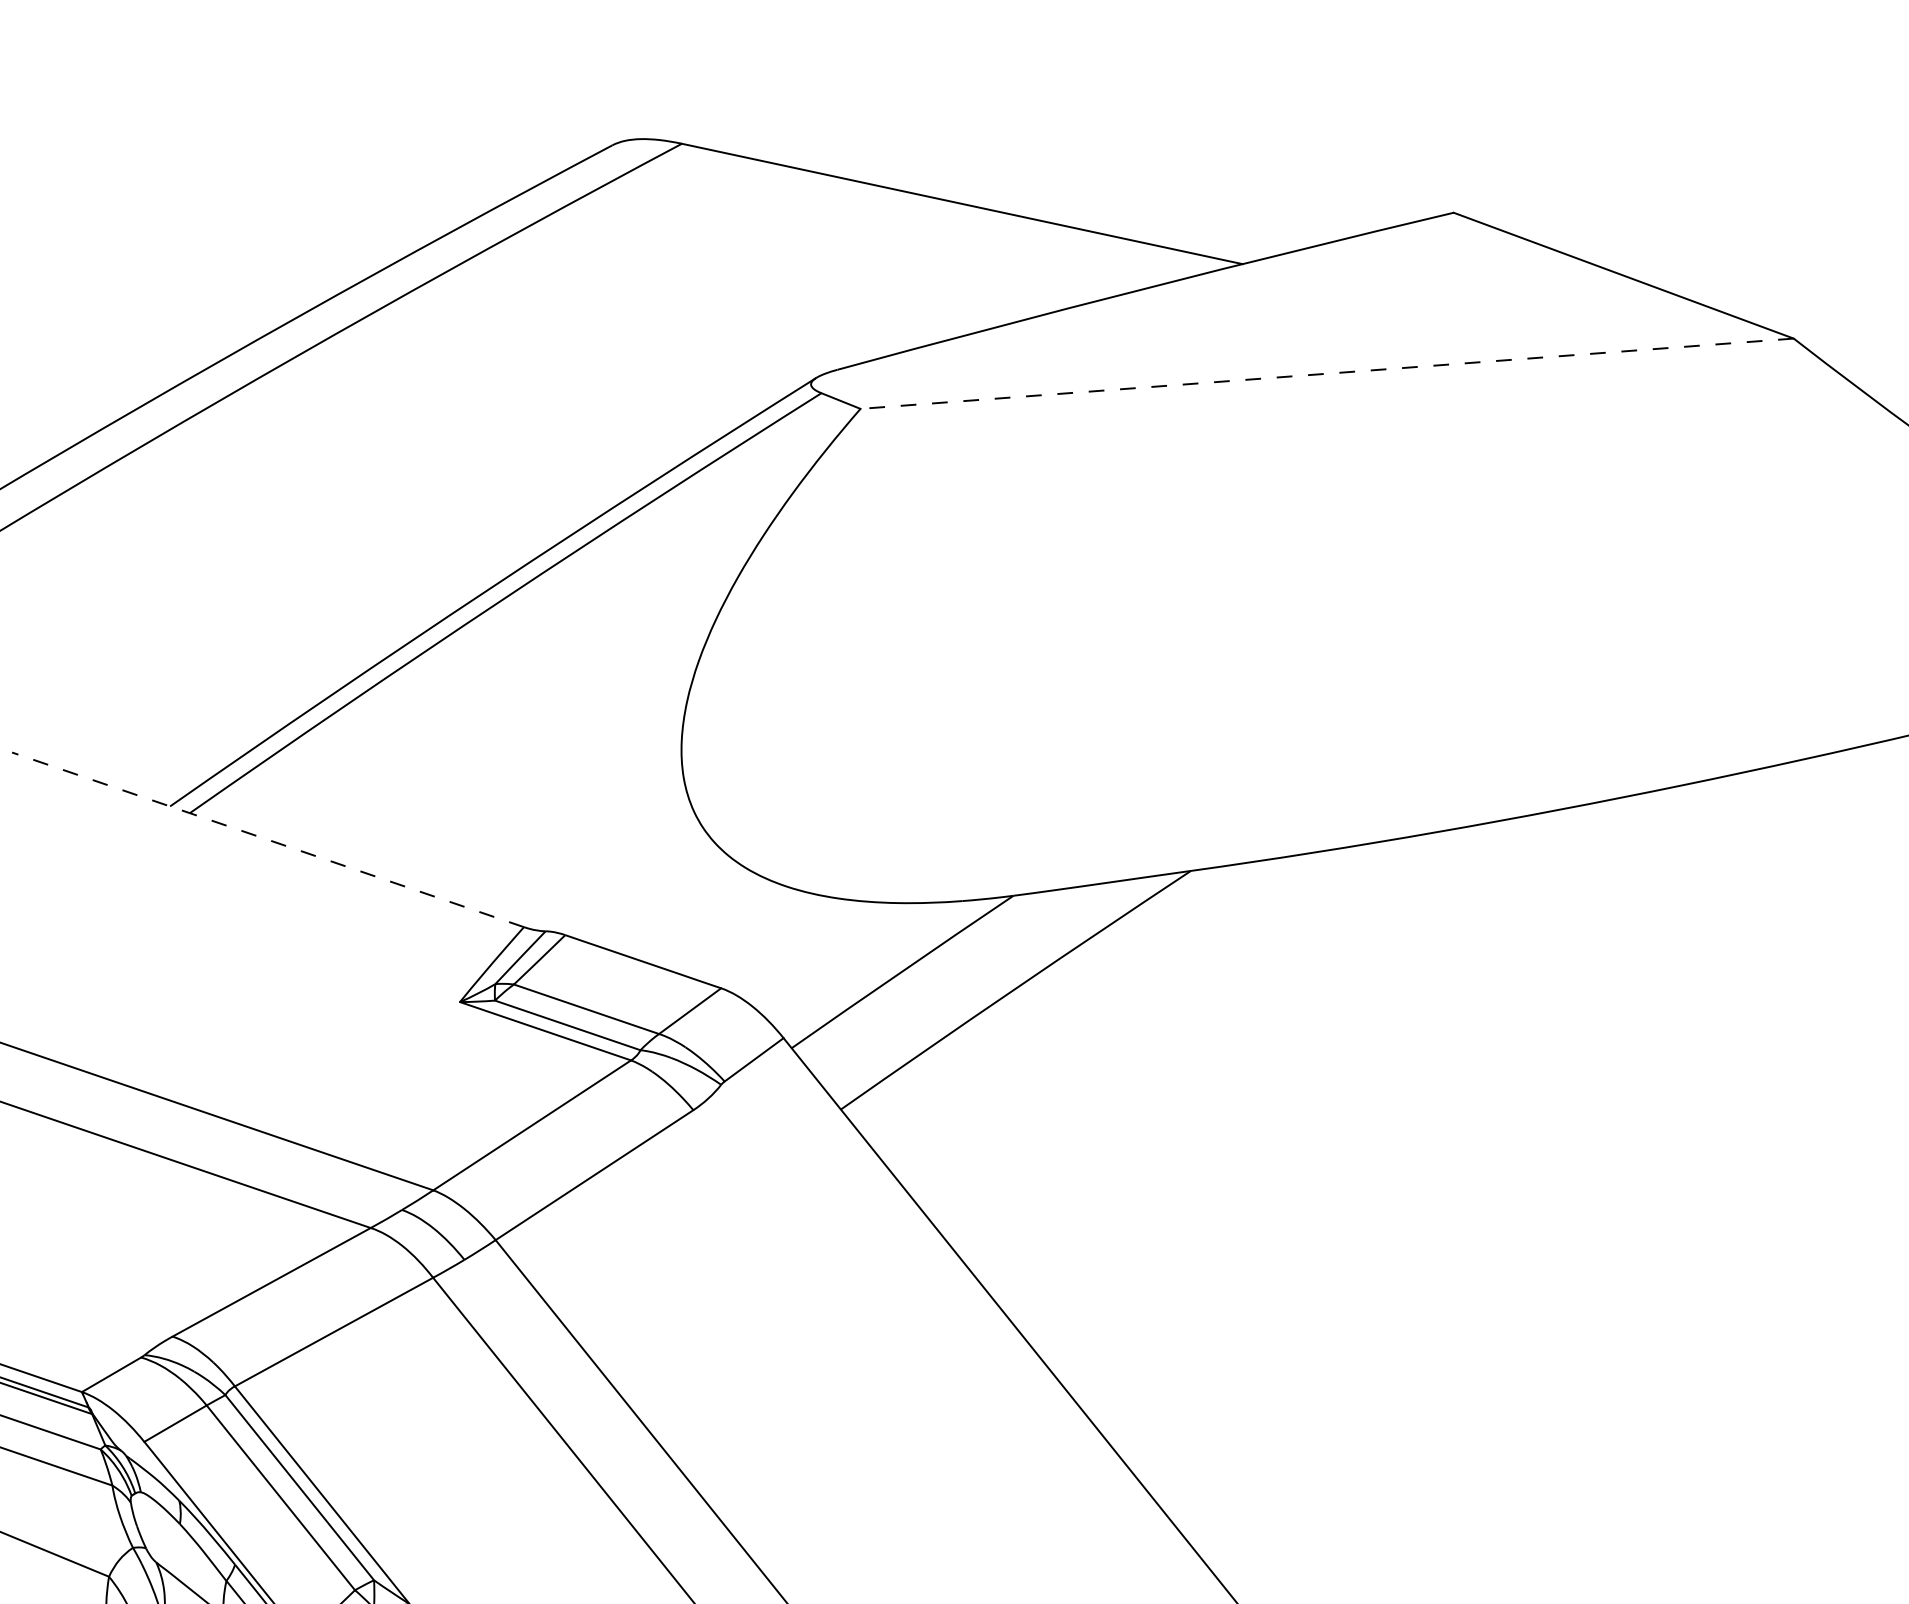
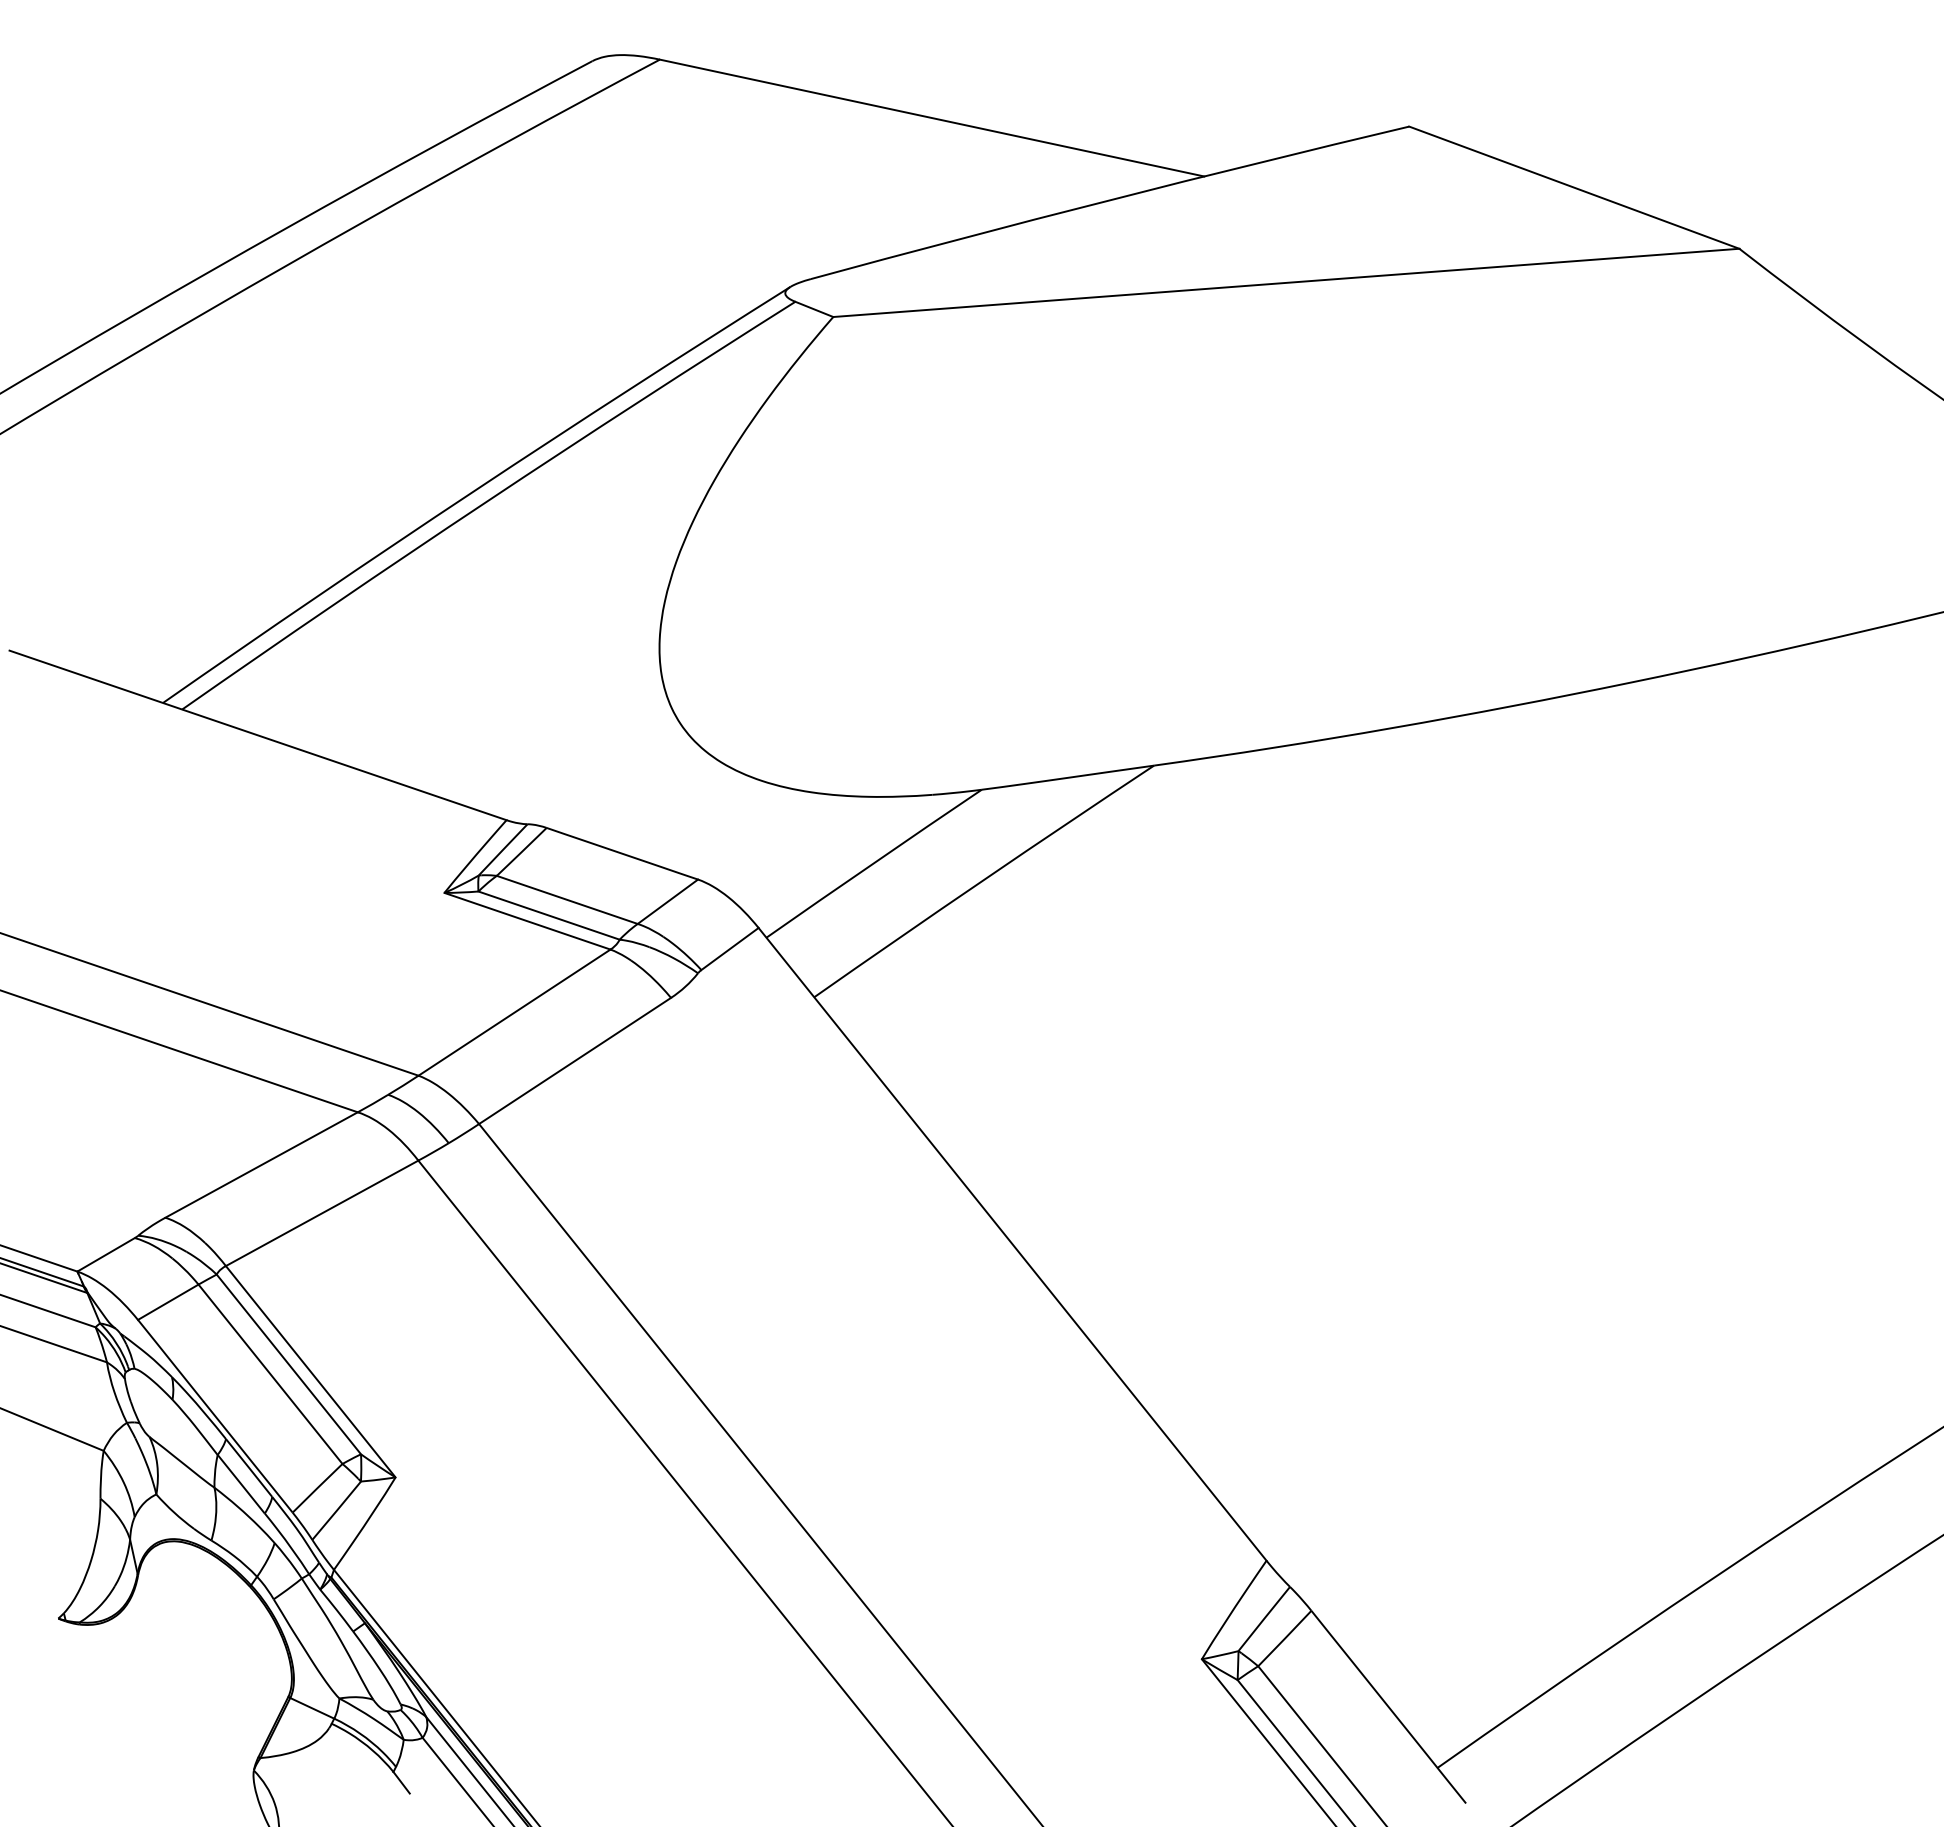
line: (1326, 373) -> (1285, 282), dashed -> solid
line: (268, 839) -> (258, 735), dashed -> solid

